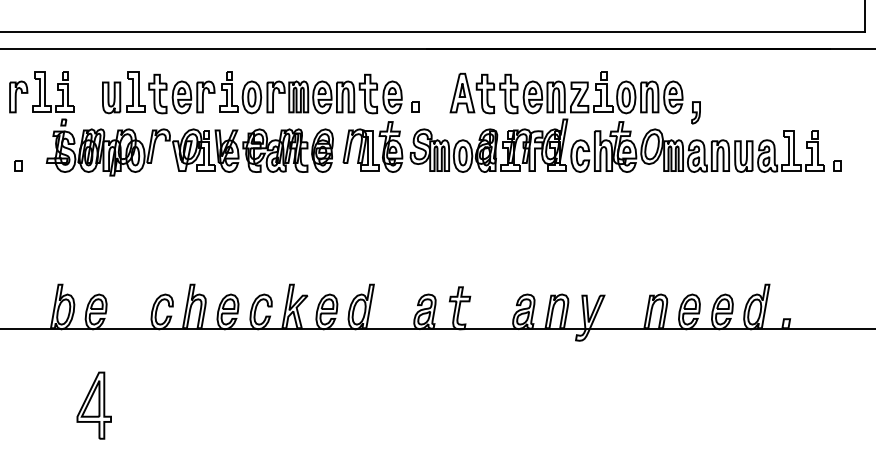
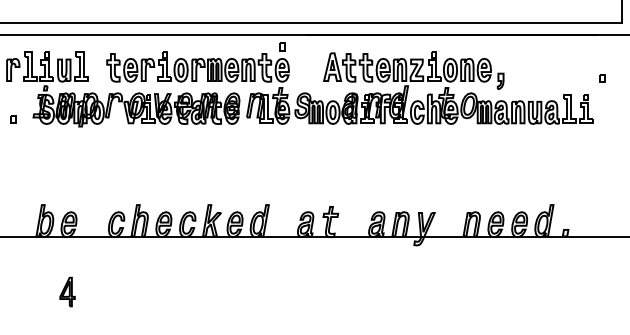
part: (123, 92) -> (72, 66), moved
part: (415, 106) -> (282, 46), moved
part: (837, 165) -> (602, 78), moved
part: (93, 405) -> (67, 291), size x0.6

